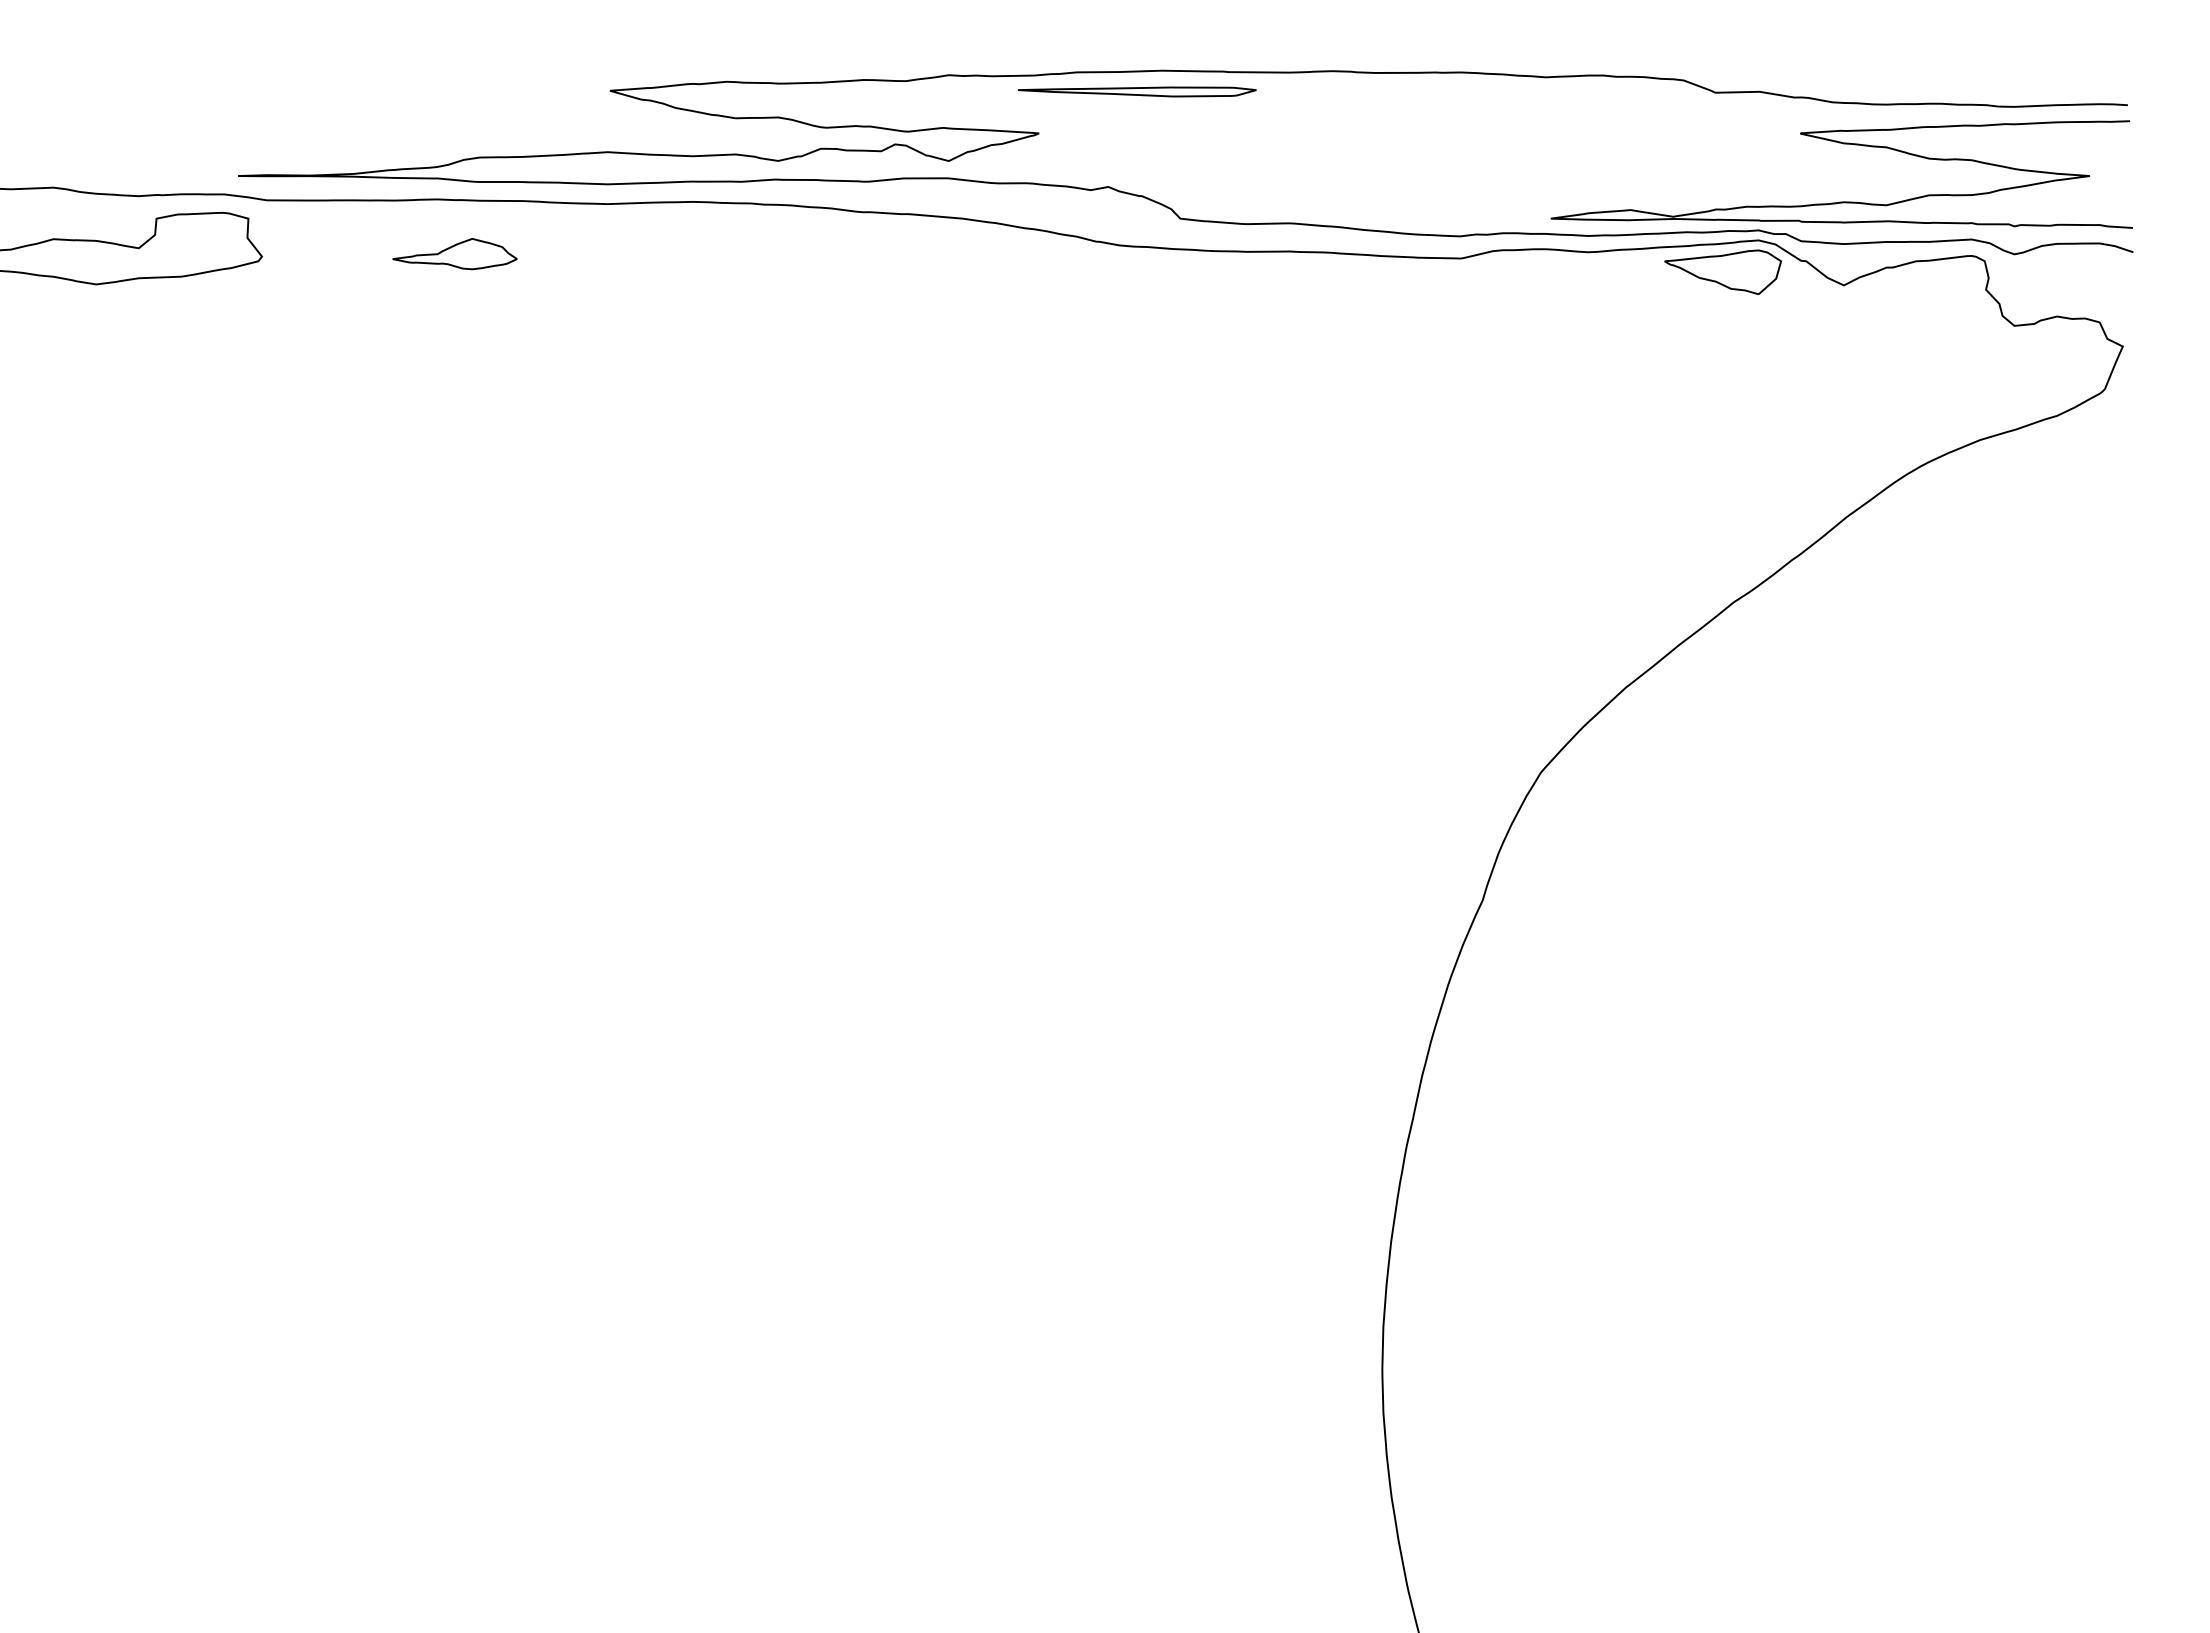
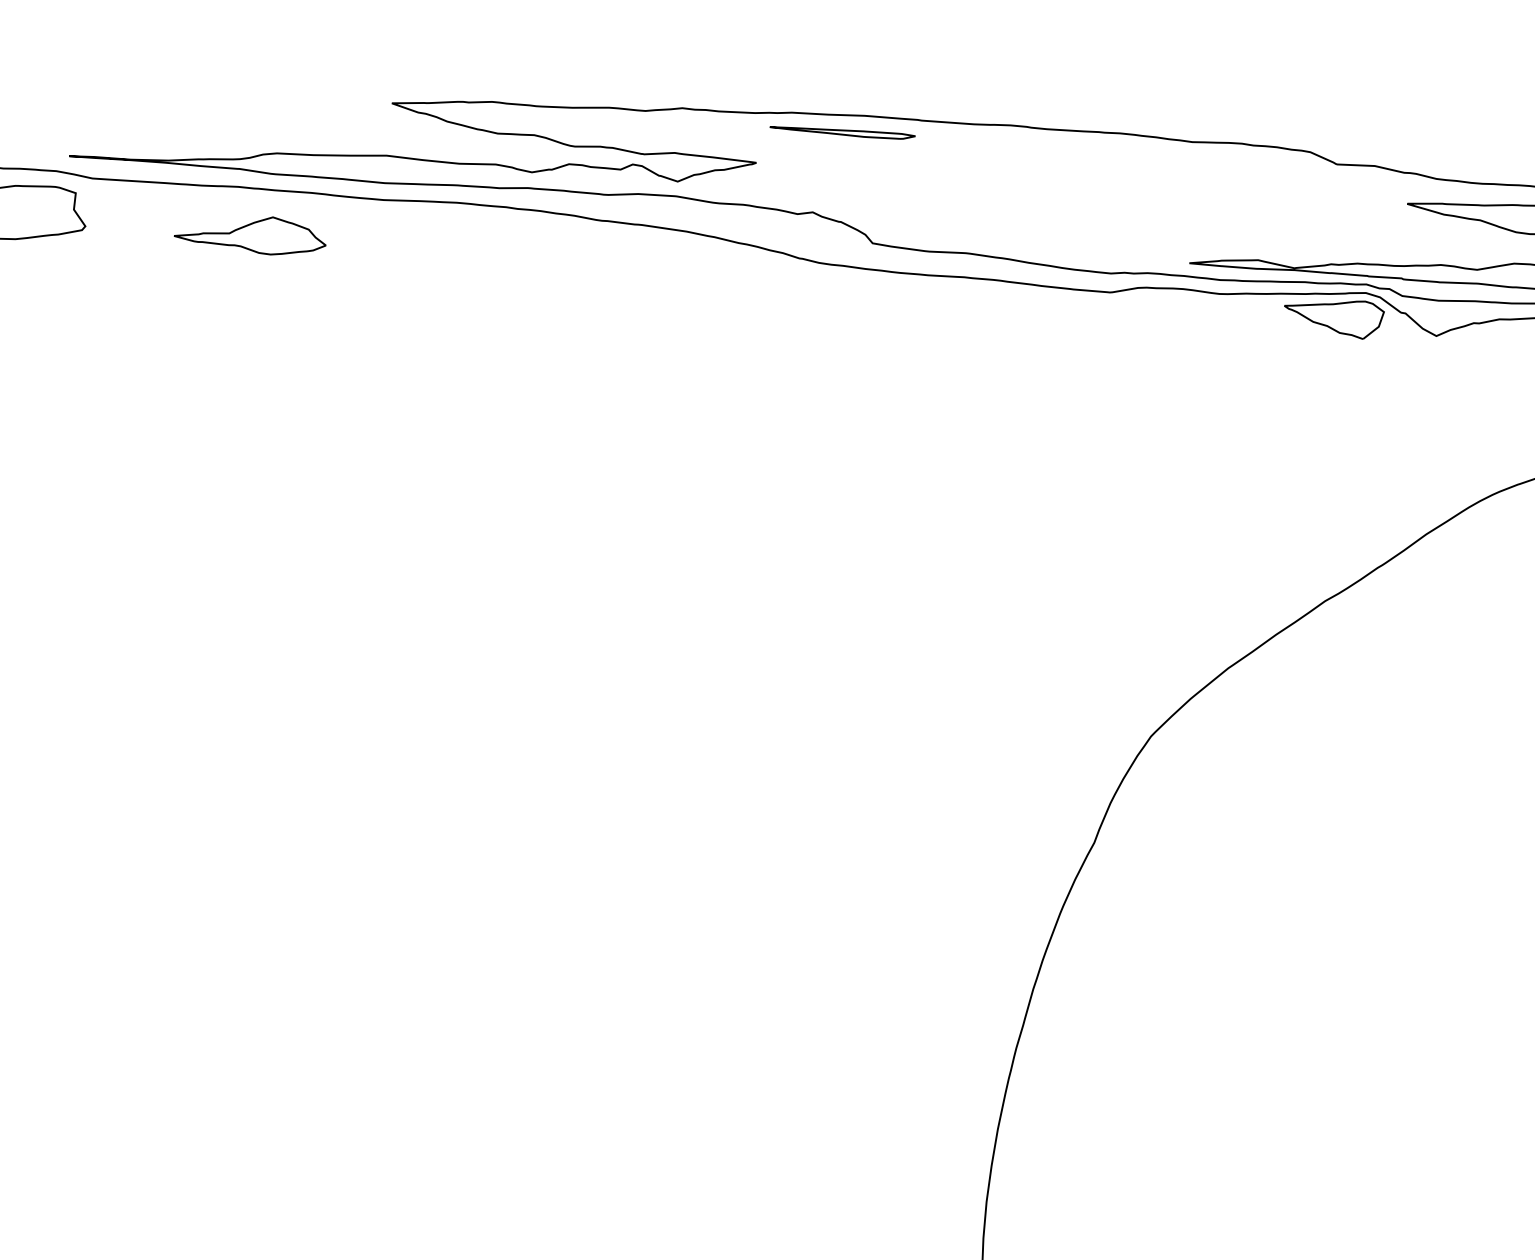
part: (1137, 92) -> (842, 133), size x0.71
part: (454, 253) -> (250, 234), size x1.43

